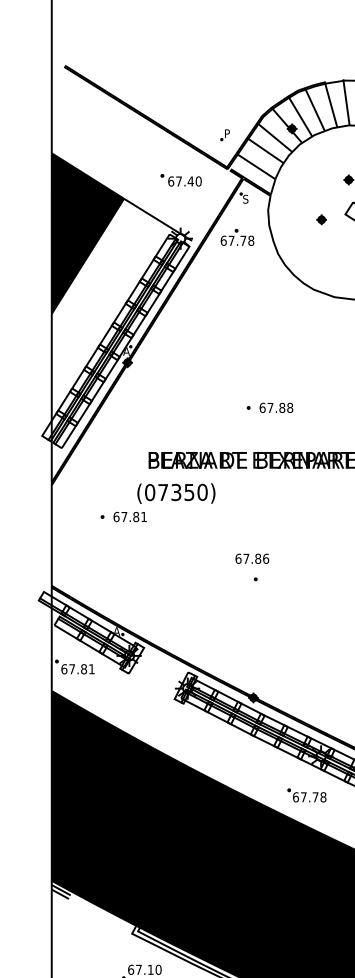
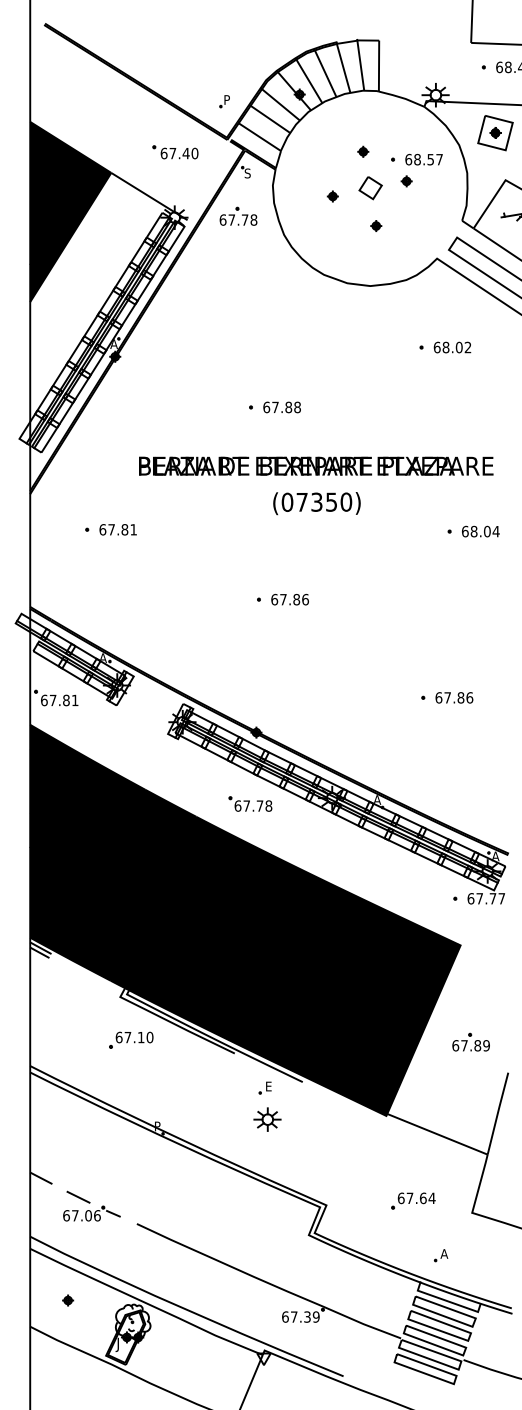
text: (175, 493) -> (316, 503), moved
text: (251, 558) -> (289, 599), moved
part: (307, 795) -> (250, 803), moved

